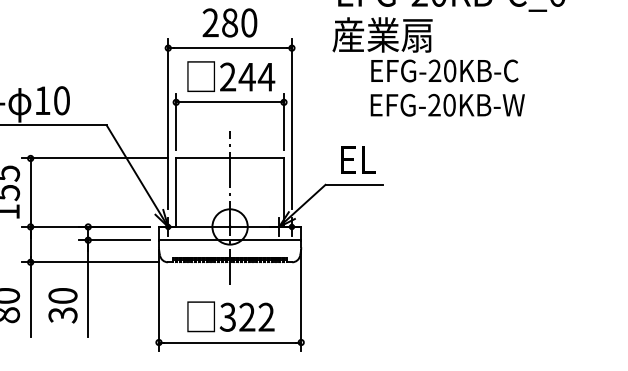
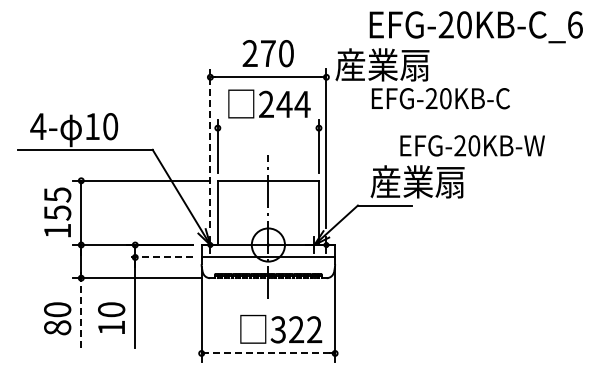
text: (229, 22) -> (267, 53), 280 -> 270
text: (425, 49) -> (422, 78), moved
line: (229, 102) -> (267, 128), removed
text: (447, 104) -> (472, 145), moved
line: (168, 124) -> (210, 148), solid -> dashed
text: (389, 159) -> (417, 181), EL -> 産業扇
line: (114, 240) -> (159, 257), solid -> dashed
line: (30, 298) -> (81, 312), solid -> dashed
text: (62, 314) -> (111, 327), 30 -> 10
text: (231, 315) -> (281, 328), moved
line: (230, 342) -> (268, 353), solid -> dashed

